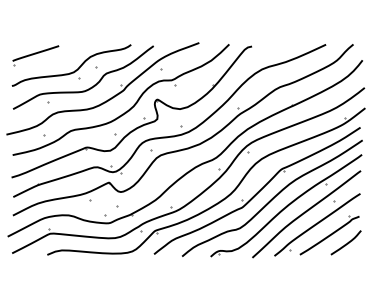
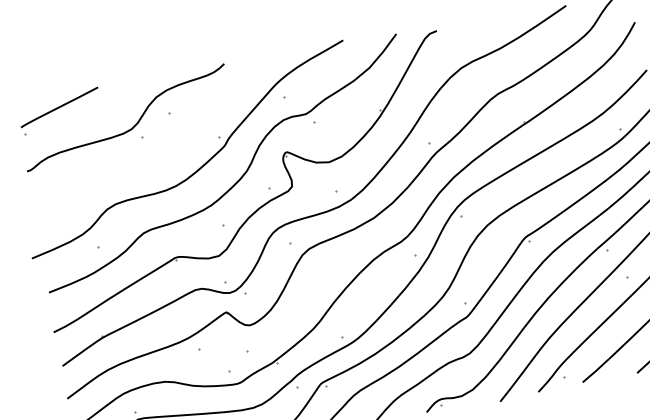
part: (88, 88) -> (162, 153), removed

